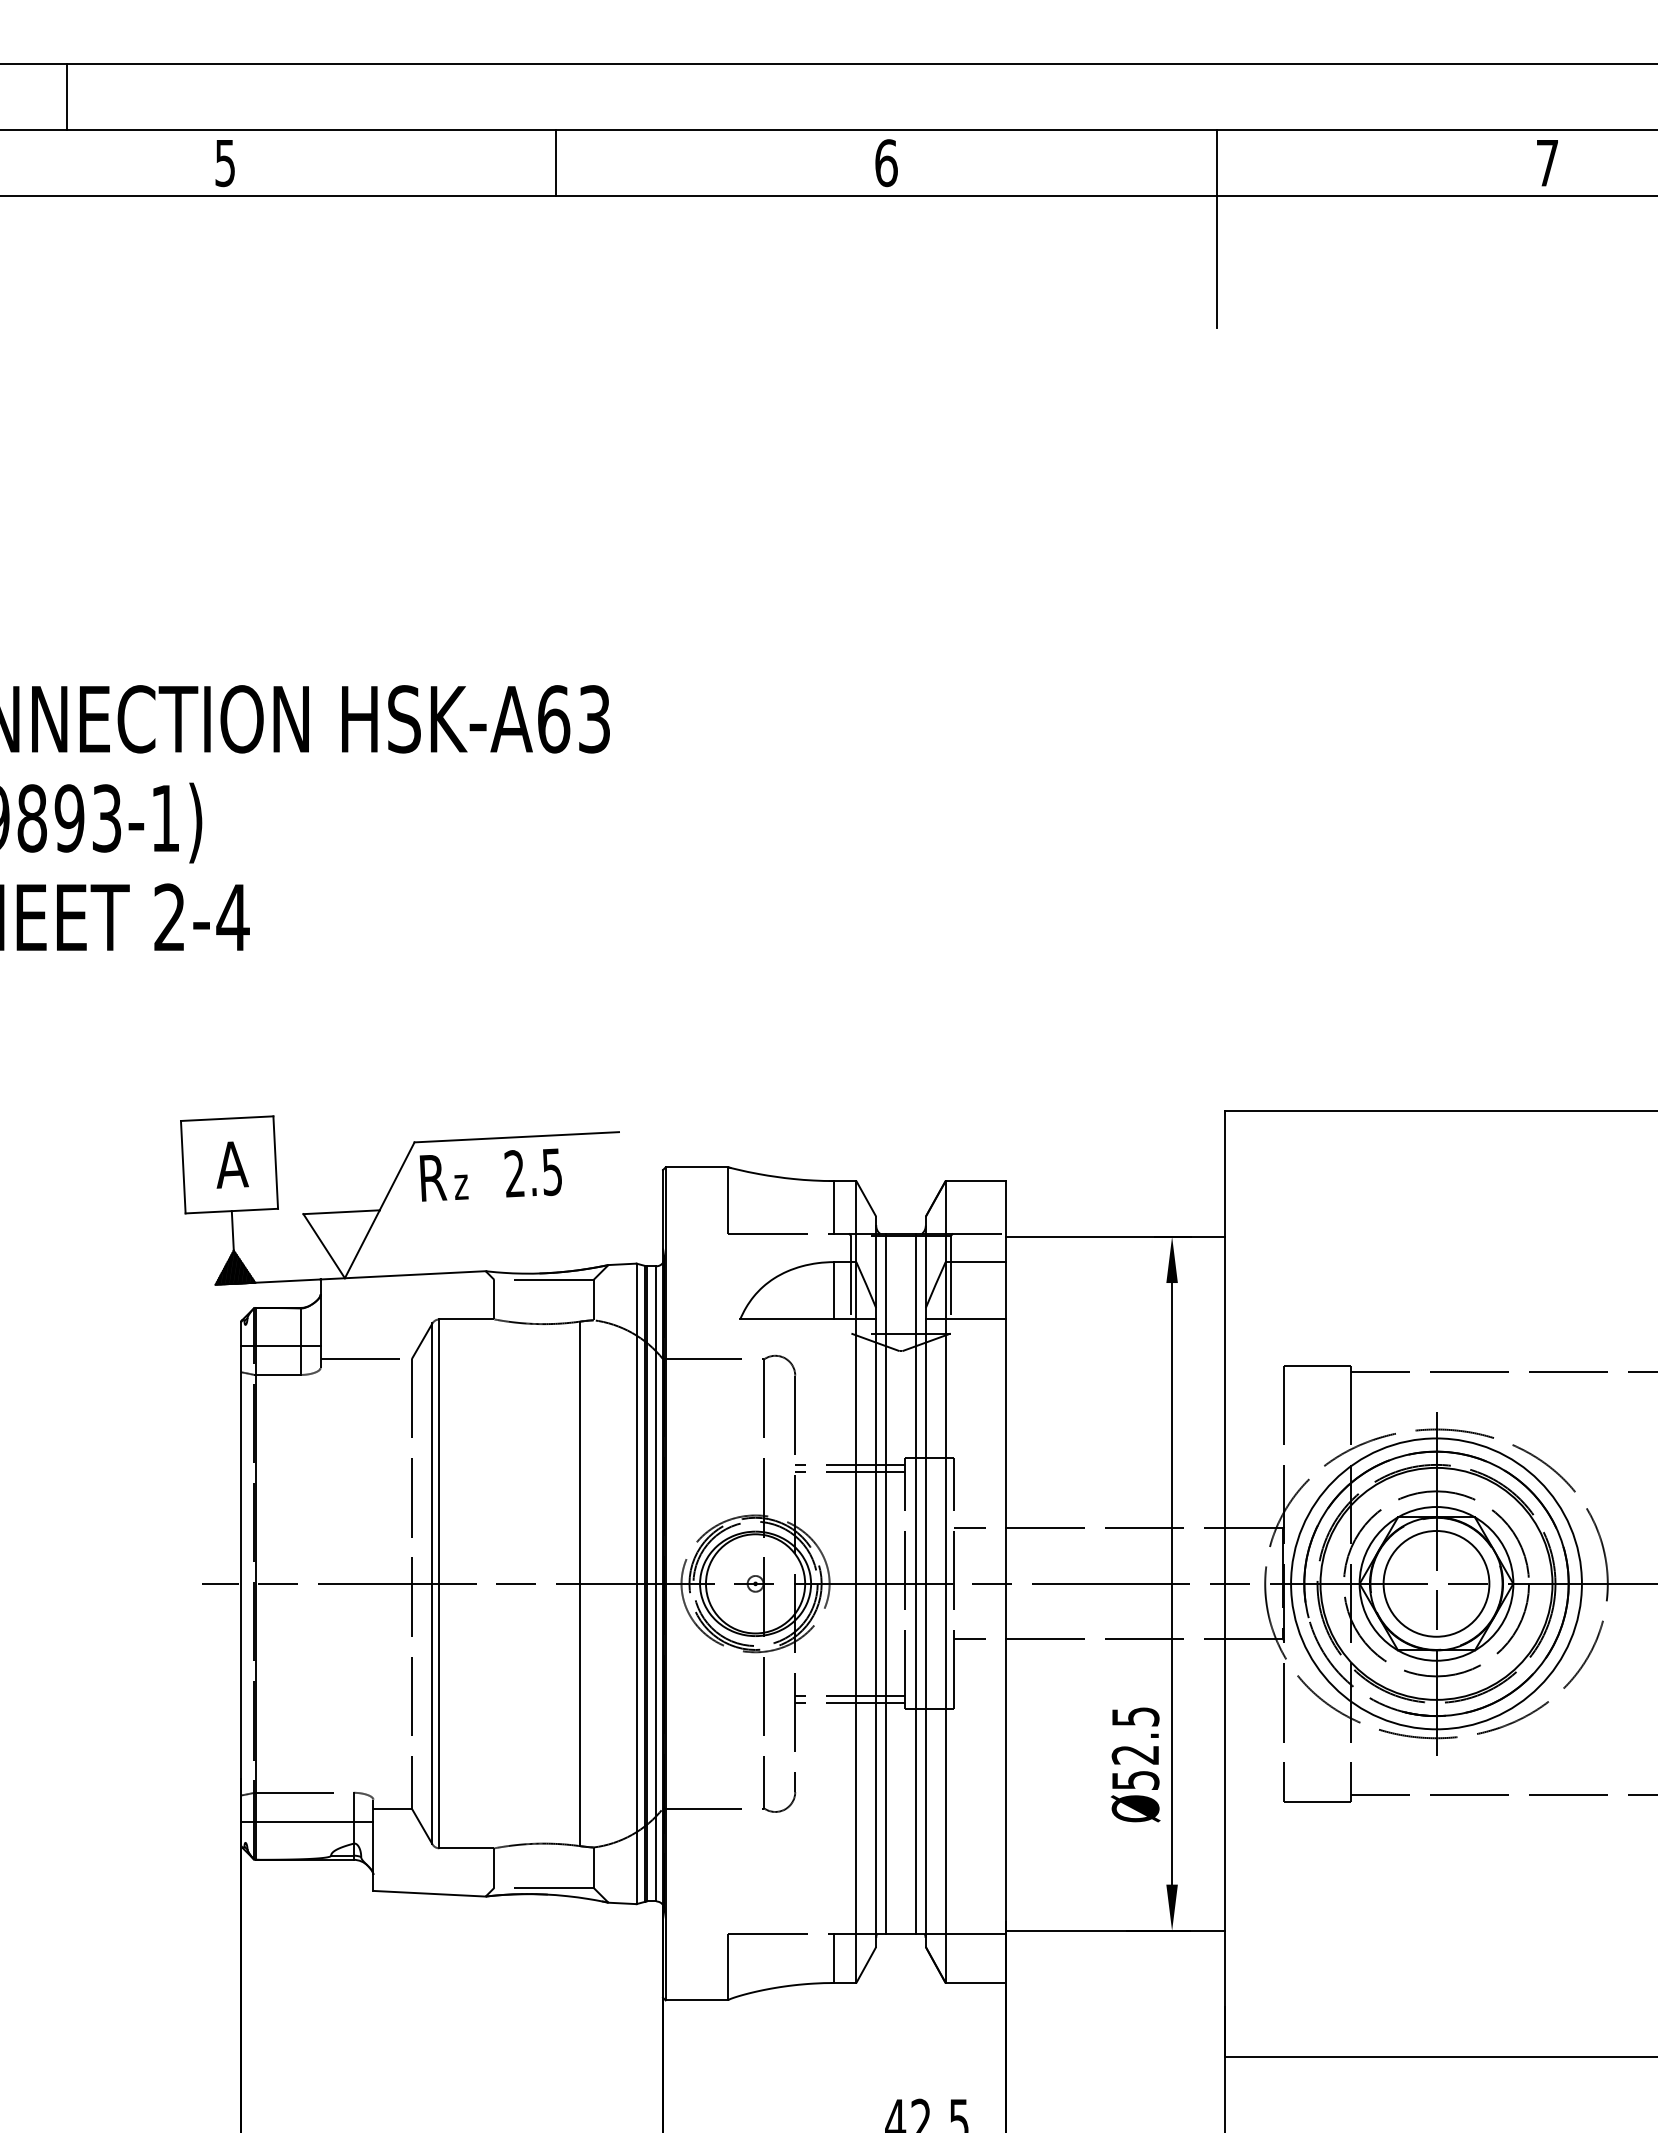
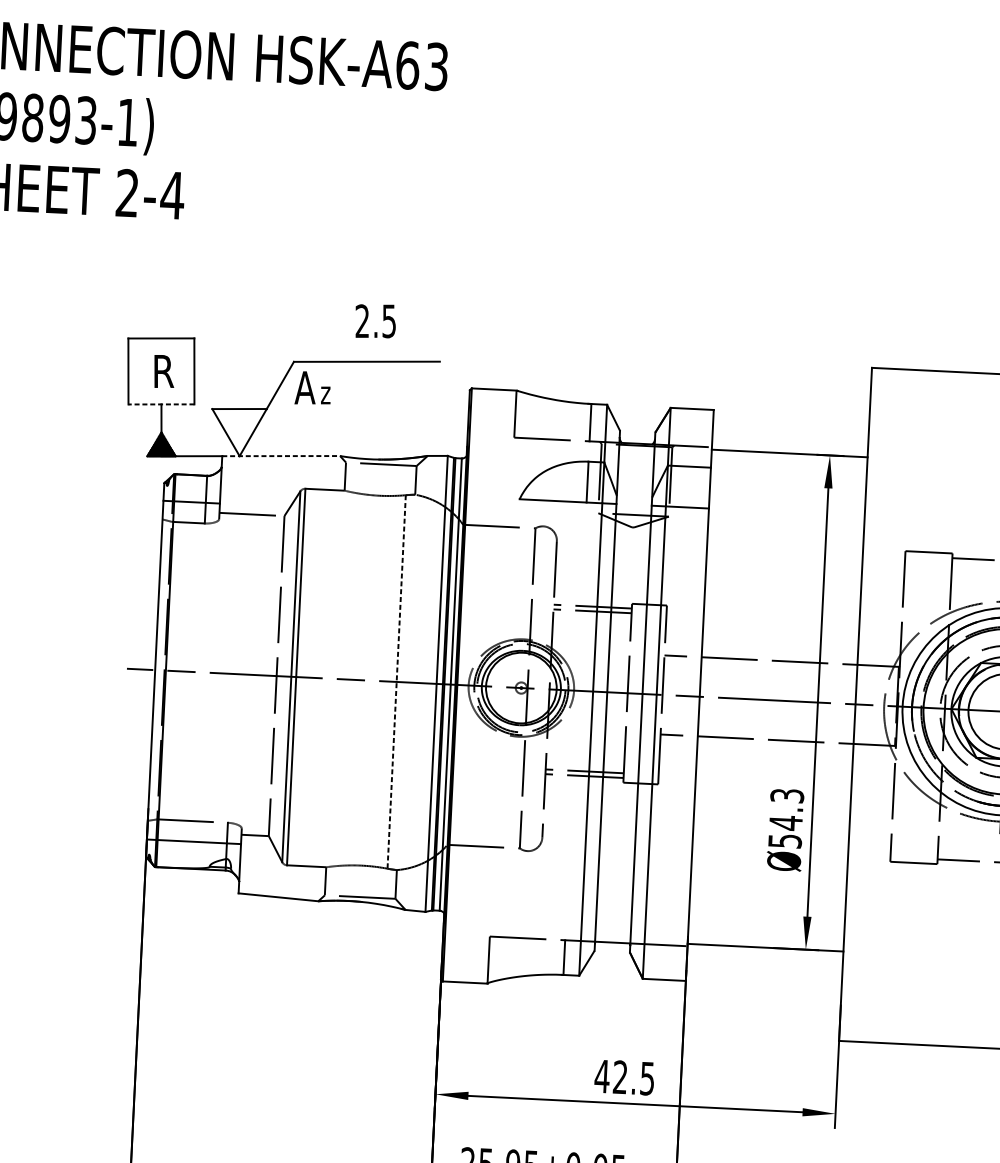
text: (232, 1164) -> (163, 371), A -> R
text: (532, 1172) -> (375, 320), moved
text: (432, 1177) -> (305, 387), R -> A
line: (231, 1211) -> (161, 404), solid -> dashed
line: (403, 1275) -> (281, 456), solid -> dashed
line: (886, 1583) -> (614, 692), removed
line: (915, 1583) -> (635, 693), removed
line: (580, 1584) -> (396, 682), solid -> dashed
text: (1134, 1736) -> (785, 809), Ø52.5 -> Ø54.3

